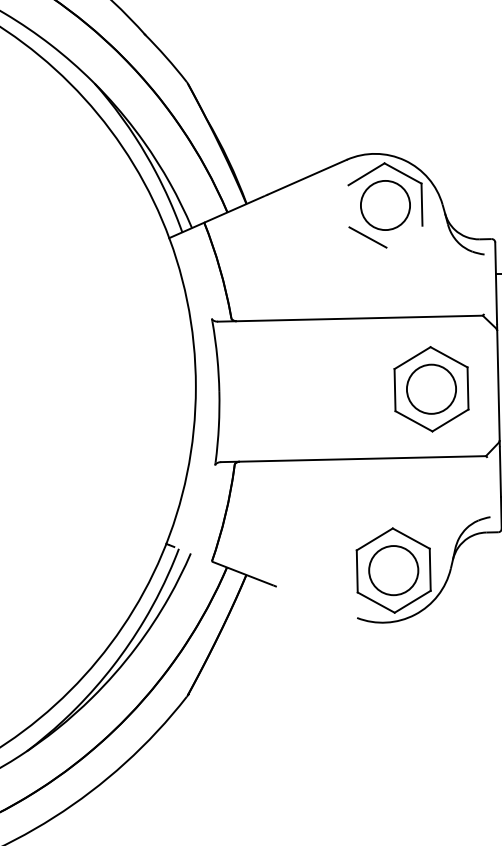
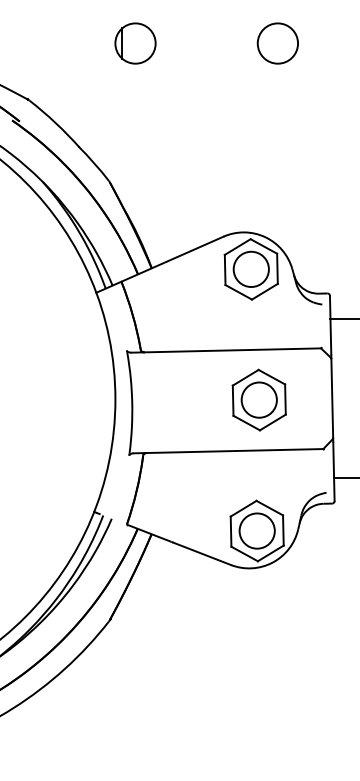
line: (348, 205) -> (224, 269), added
line: (403, 236) -> (264, 291), added
part: (430, 388) -> (258, 399), moved
line: (315, 601) -> (201, 553), added

